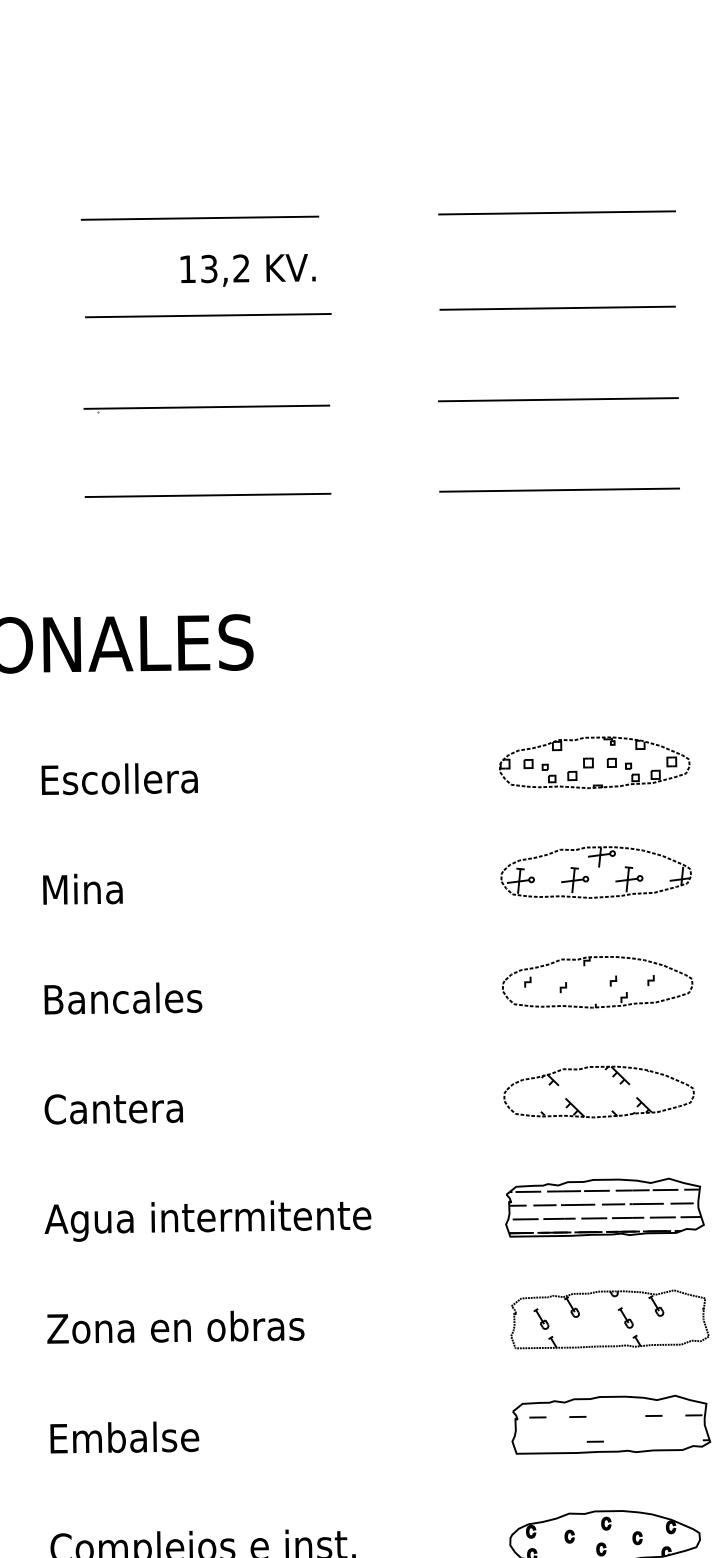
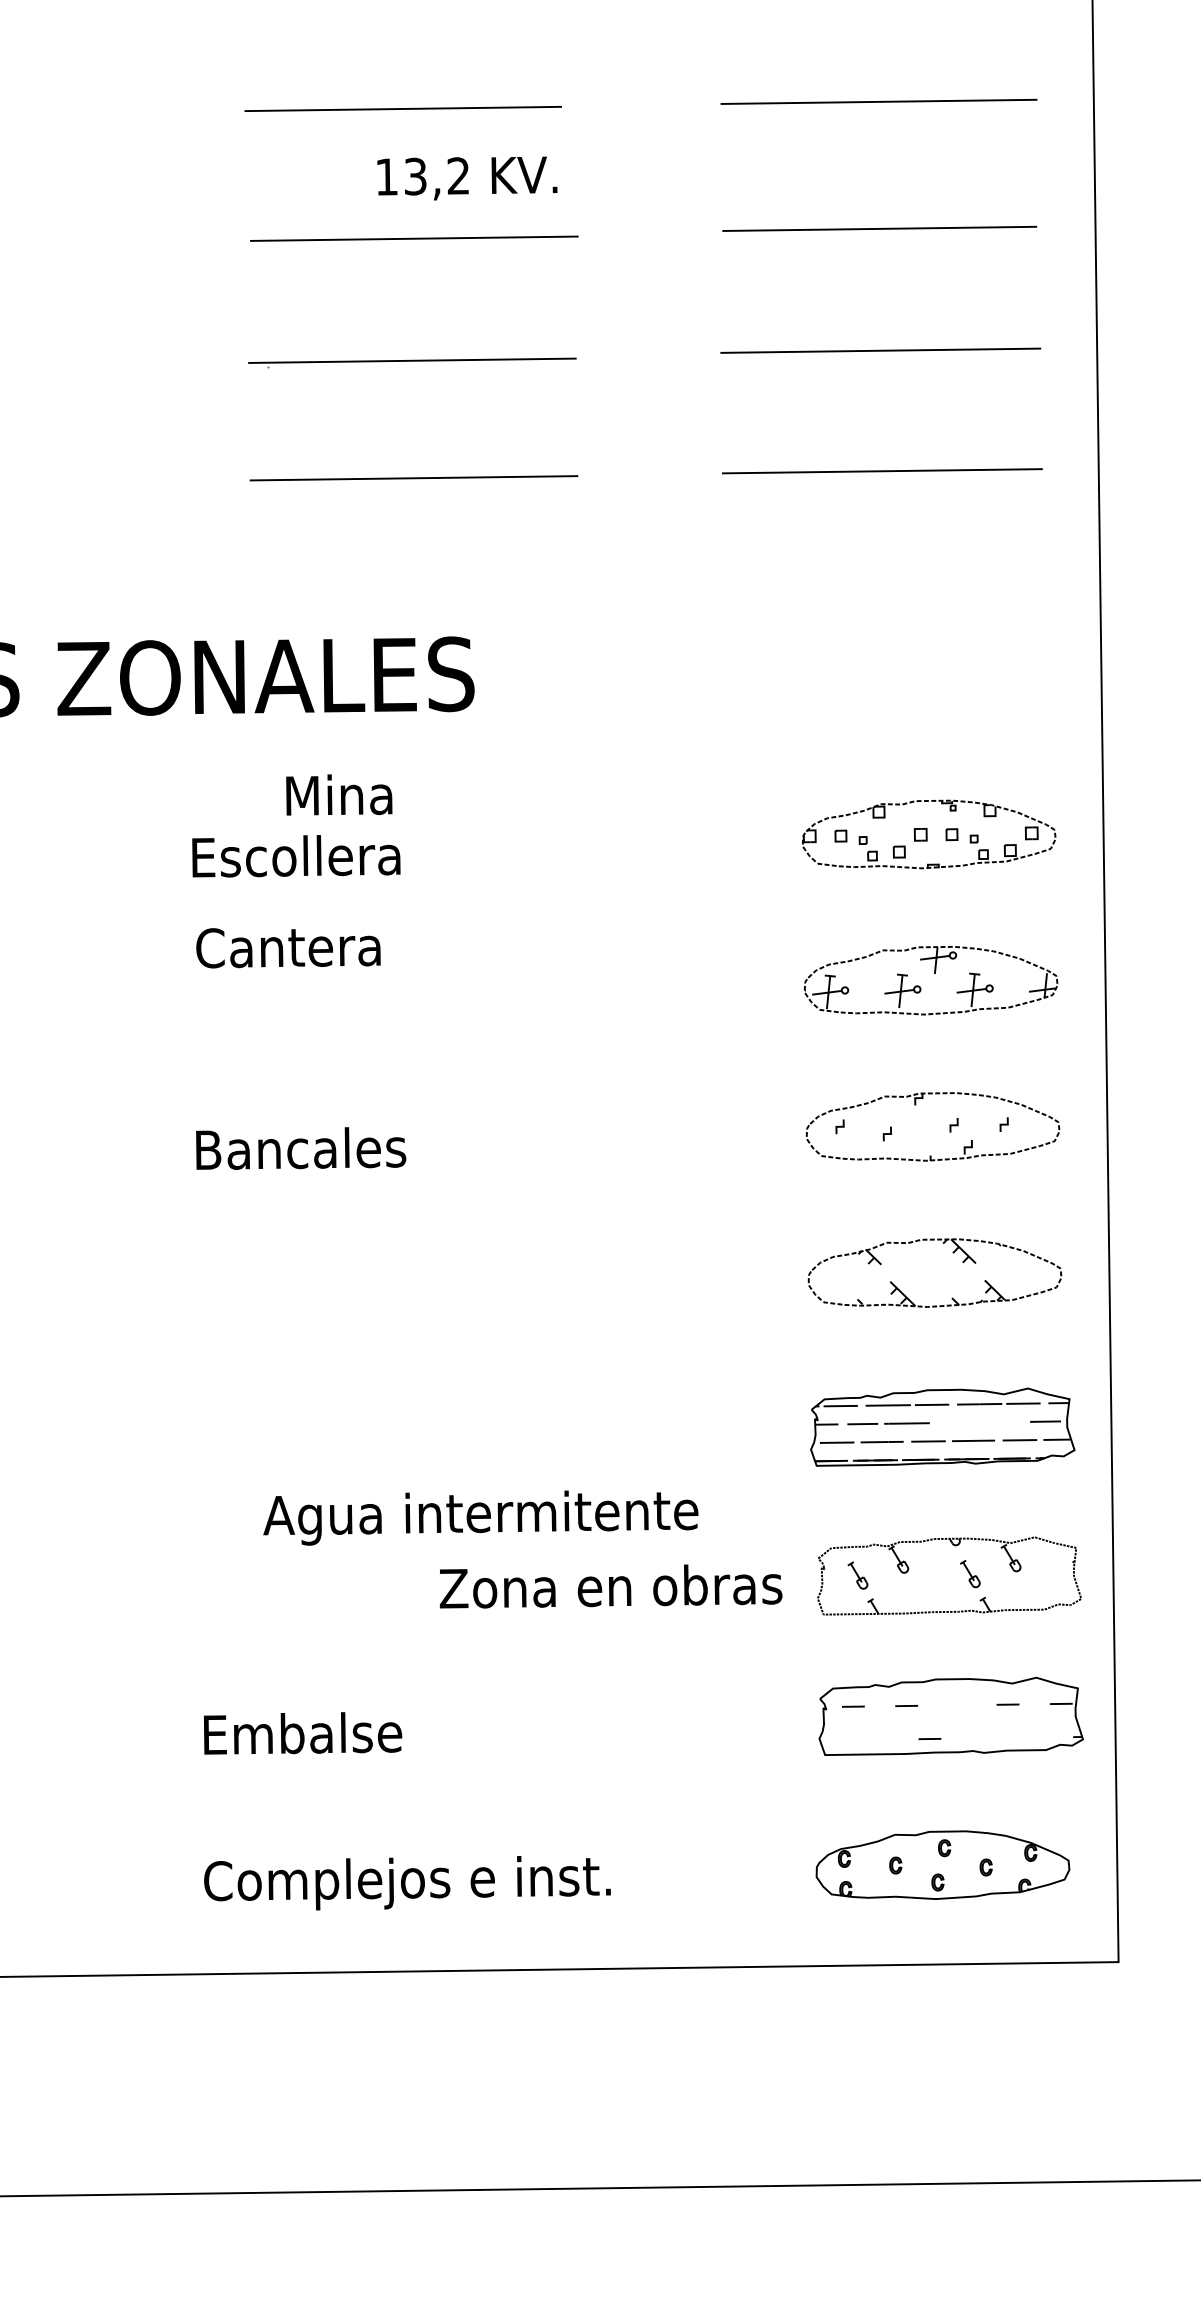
text: (83, 888) -> (339, 794), moved
text: (113, 1109) -> (288, 948), moved
line: (632, 1204) -> (979, 1422), removed
text: (207, 1220) -> (480, 1517), moved
text: (175, 1327) -> (610, 1586), moved

